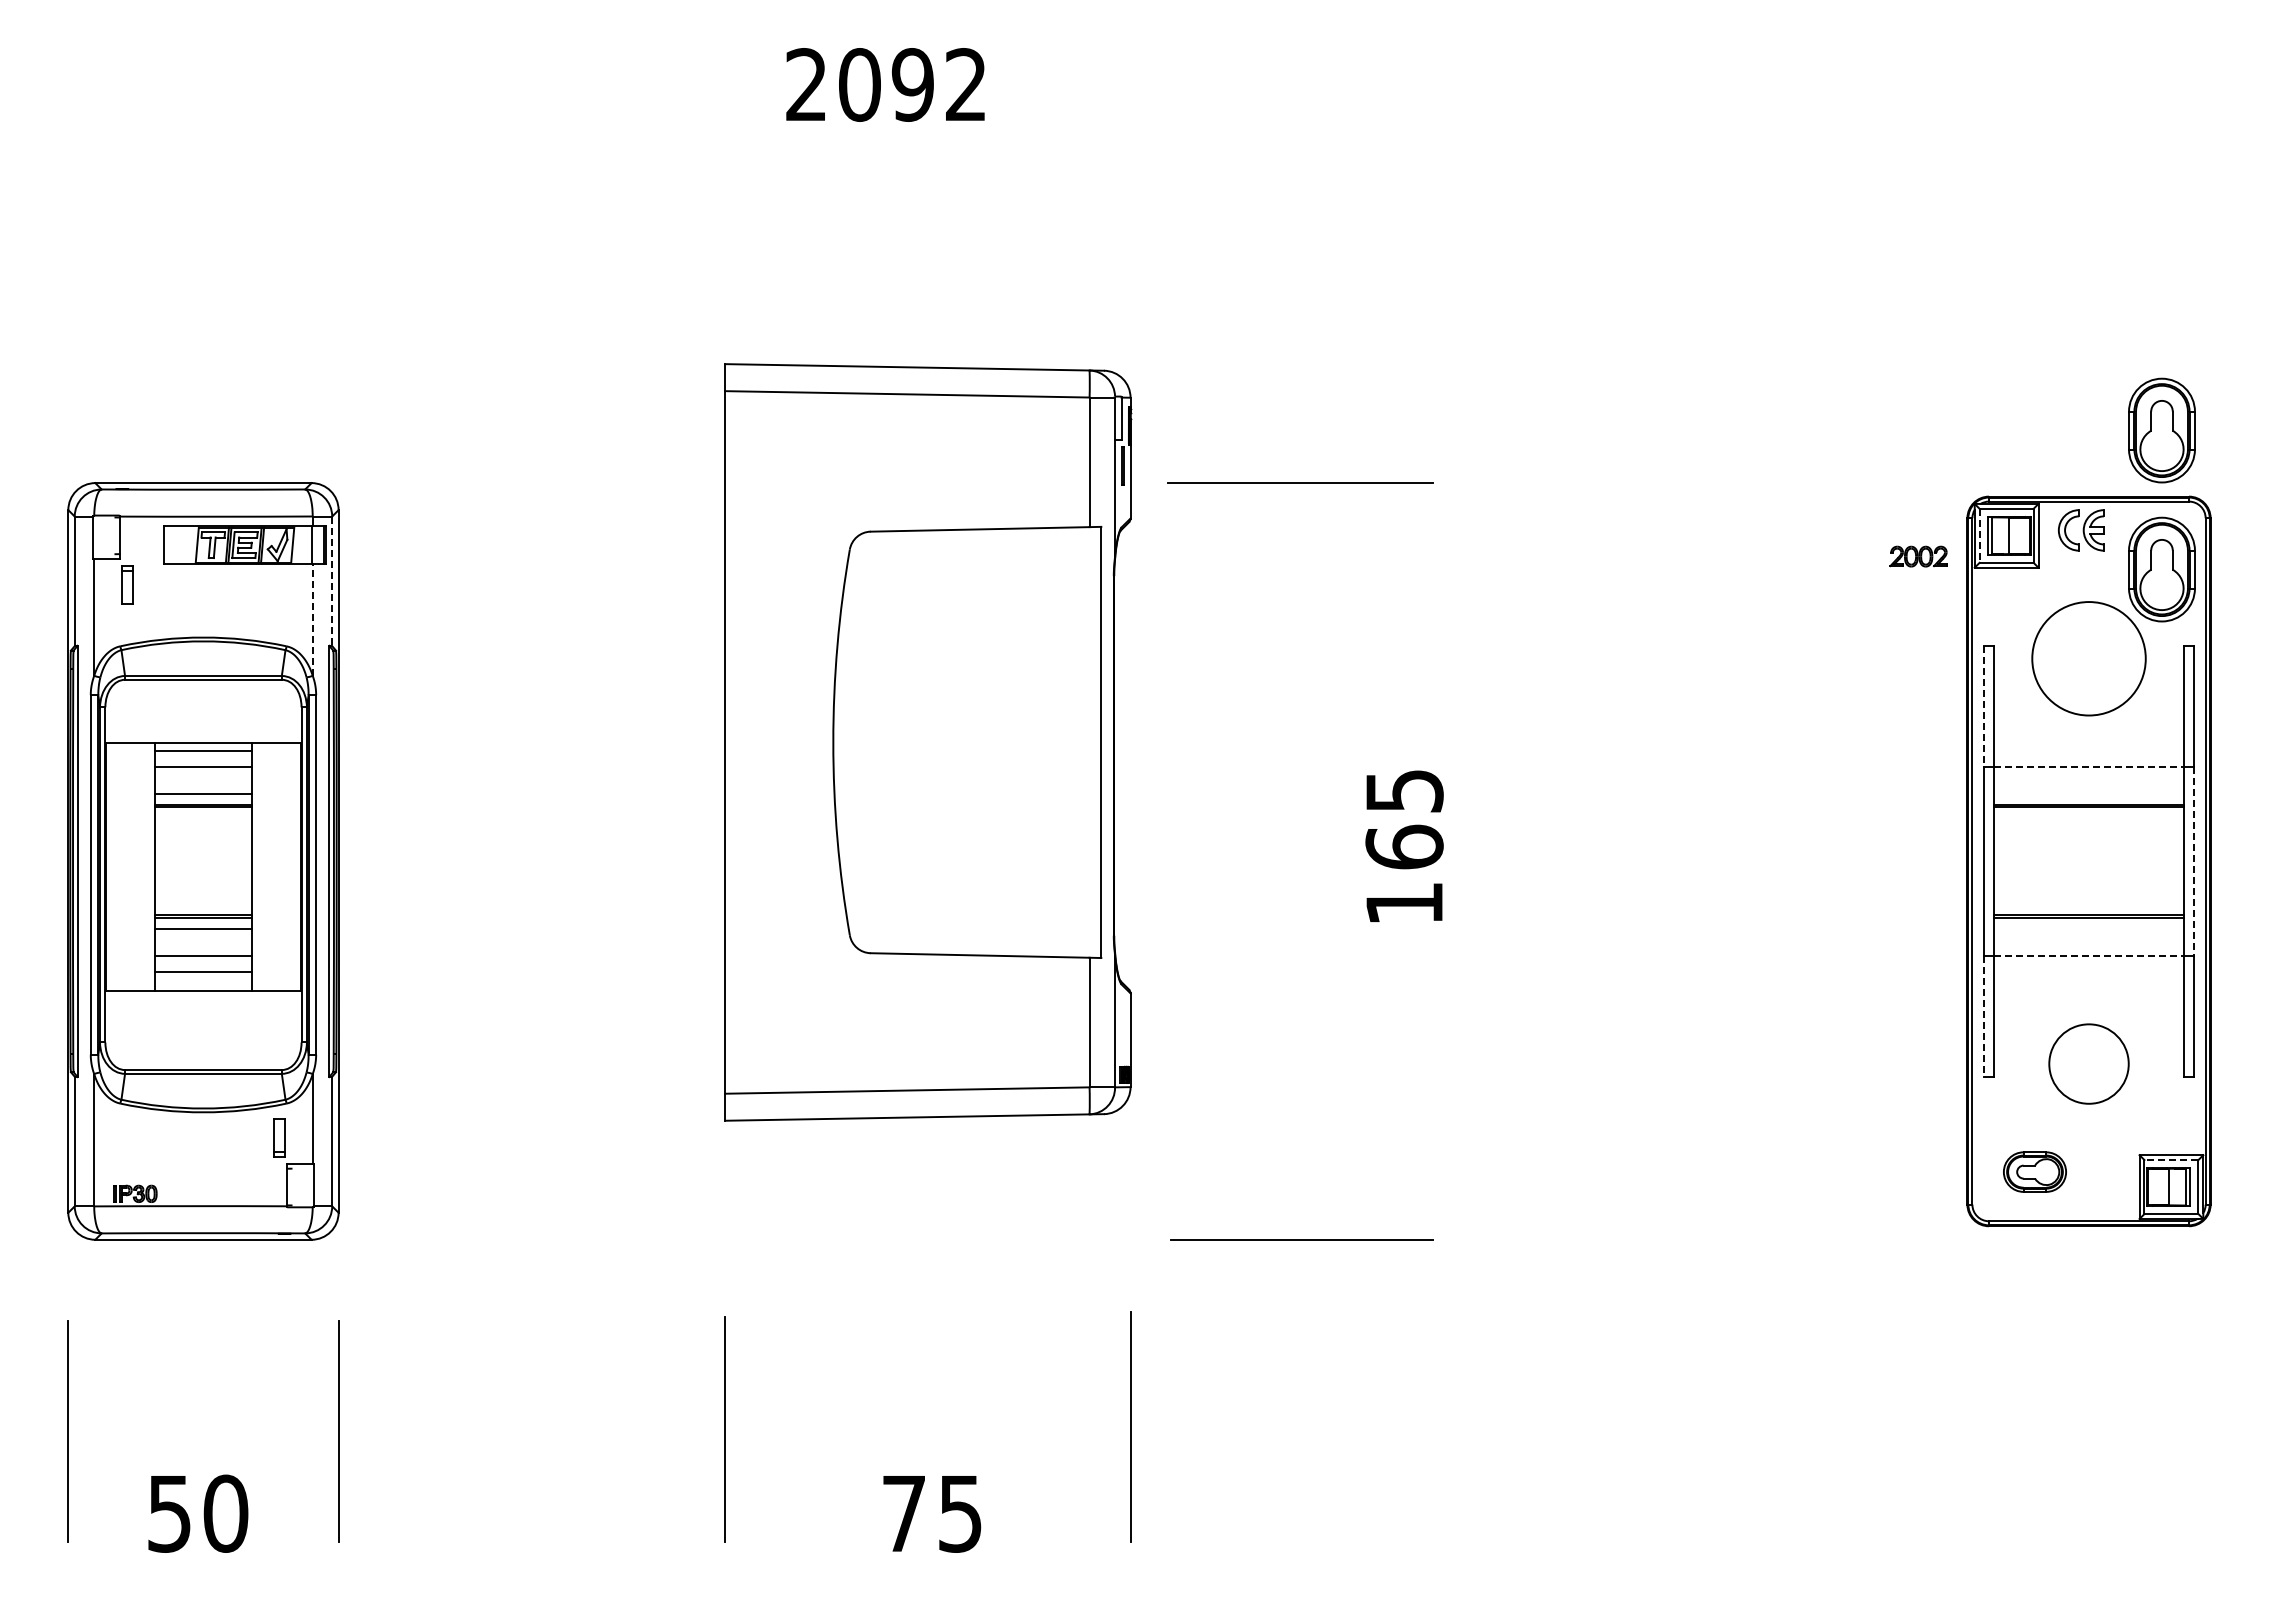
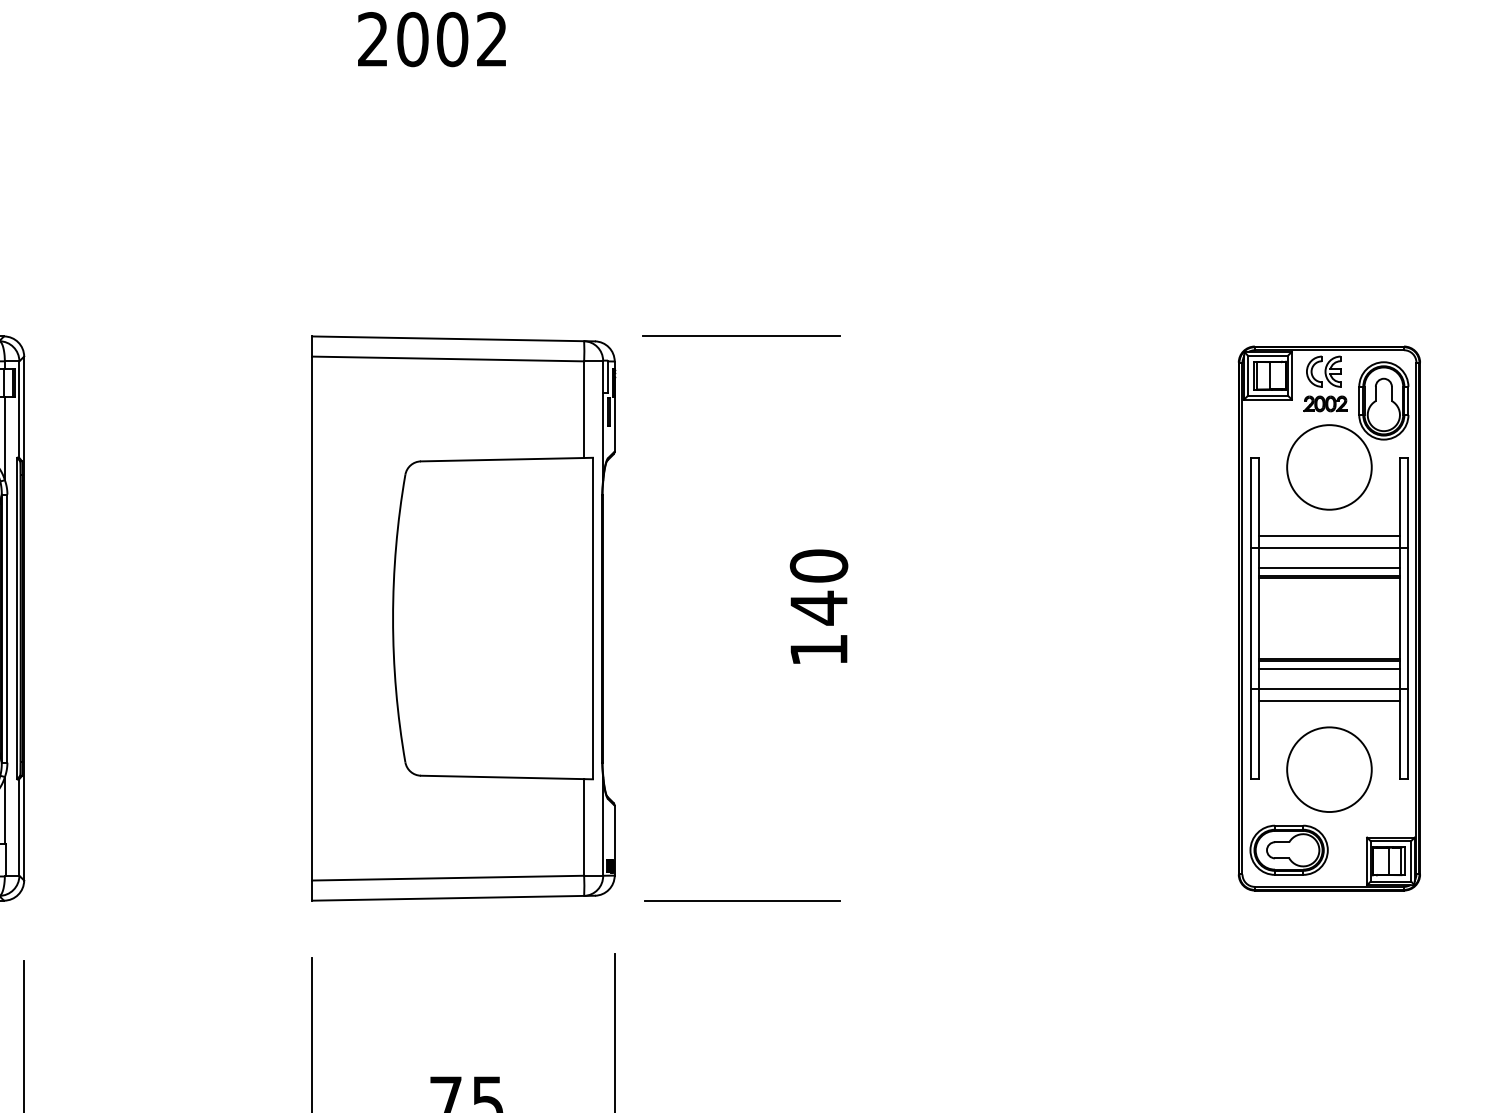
text: (912, 84) -> (452, 39), 2092 -> 2002
part: (2161, 430) -> (1383, 297), removed
line: (1979, 536) -> (1247, 376), dashed -> solid
part: (1918, 556) -> (1325, 403), moved
line: (332, 581) -> (19, 409), dashed -> solid
line: (312, 620) -> (4, 438), dashed -> solid
line: (1983, 707) -> (1250, 503), dashed -> solid
part: (928, 742) -> (464, 618), moved
line: (2088, 750) -> (1329, 535), added
line: (2089, 766) -> (1329, 547), dashed -> solid
line: (2088, 793) -> (1329, 567), added
text: (1404, 819) -> (819, 587), 165 -> 140
line: (2194, 861) -> (1408, 618), dashed -> solid
line: (2088, 929) -> (1329, 669), added
line: (2089, 956) -> (1329, 689), dashed -> solid
line: (2088, 972) -> (1329, 701), added
line: (1983, 1016) -> (1250, 734), dashed -> solid
circle: (2088, 1063) -> (1329, 769), size x1.43
line: (2170, 1160) -> (1390, 841), dashed -> solid
part: (2034, 1171) -> (1288, 849), size x1.67

